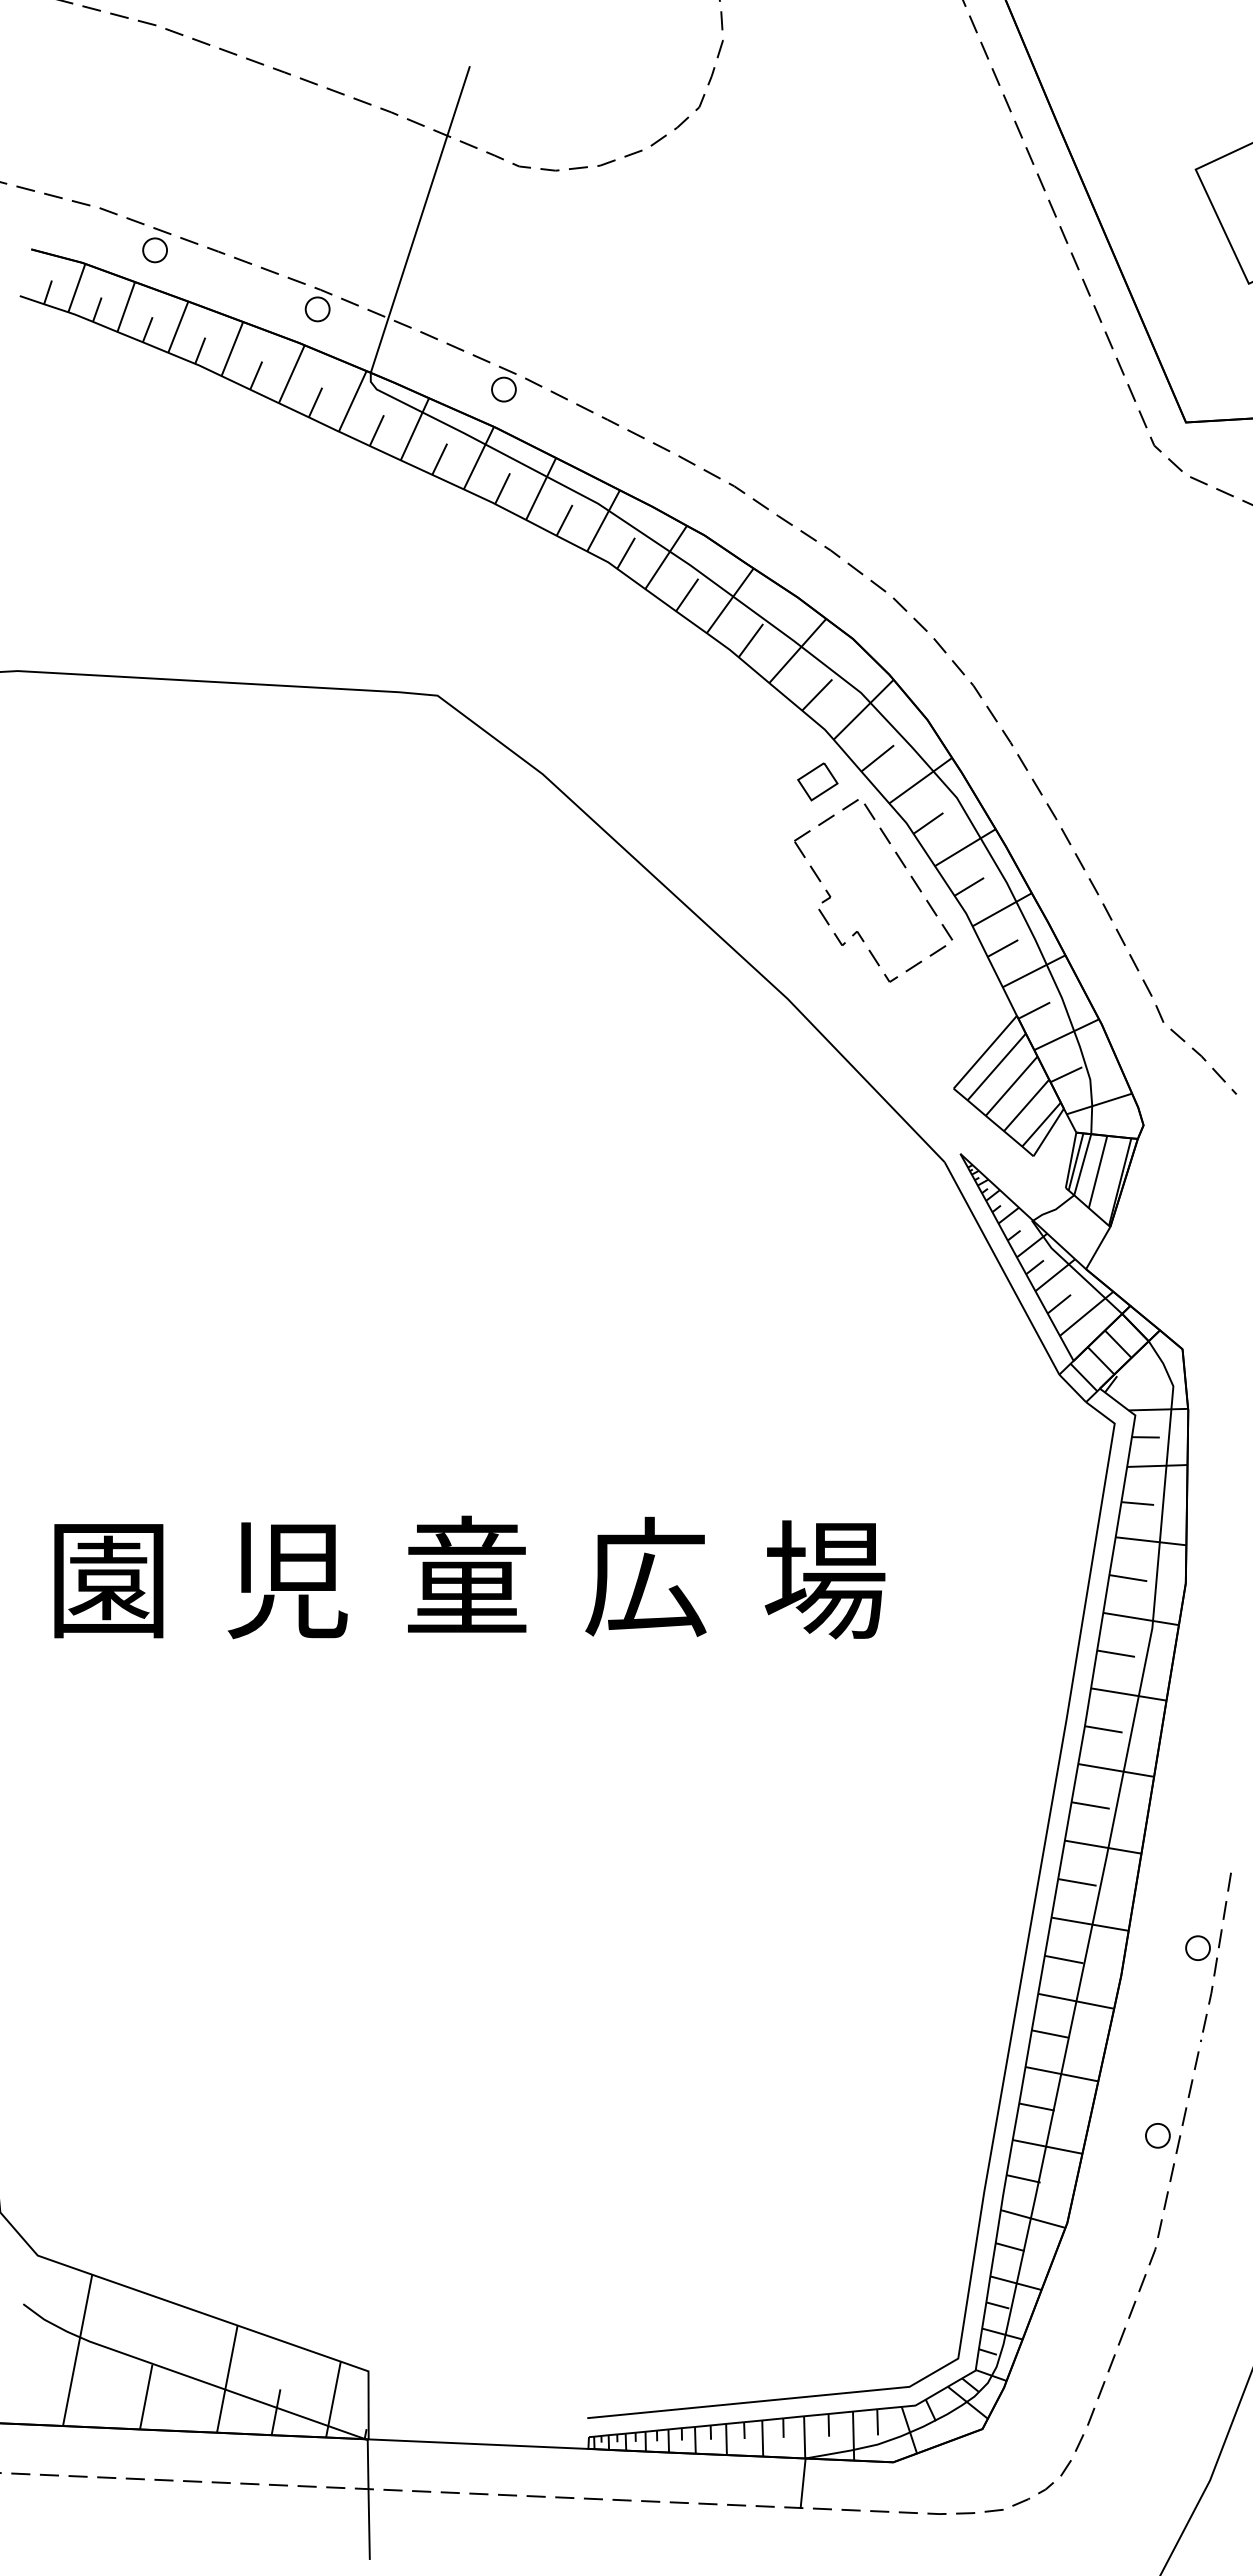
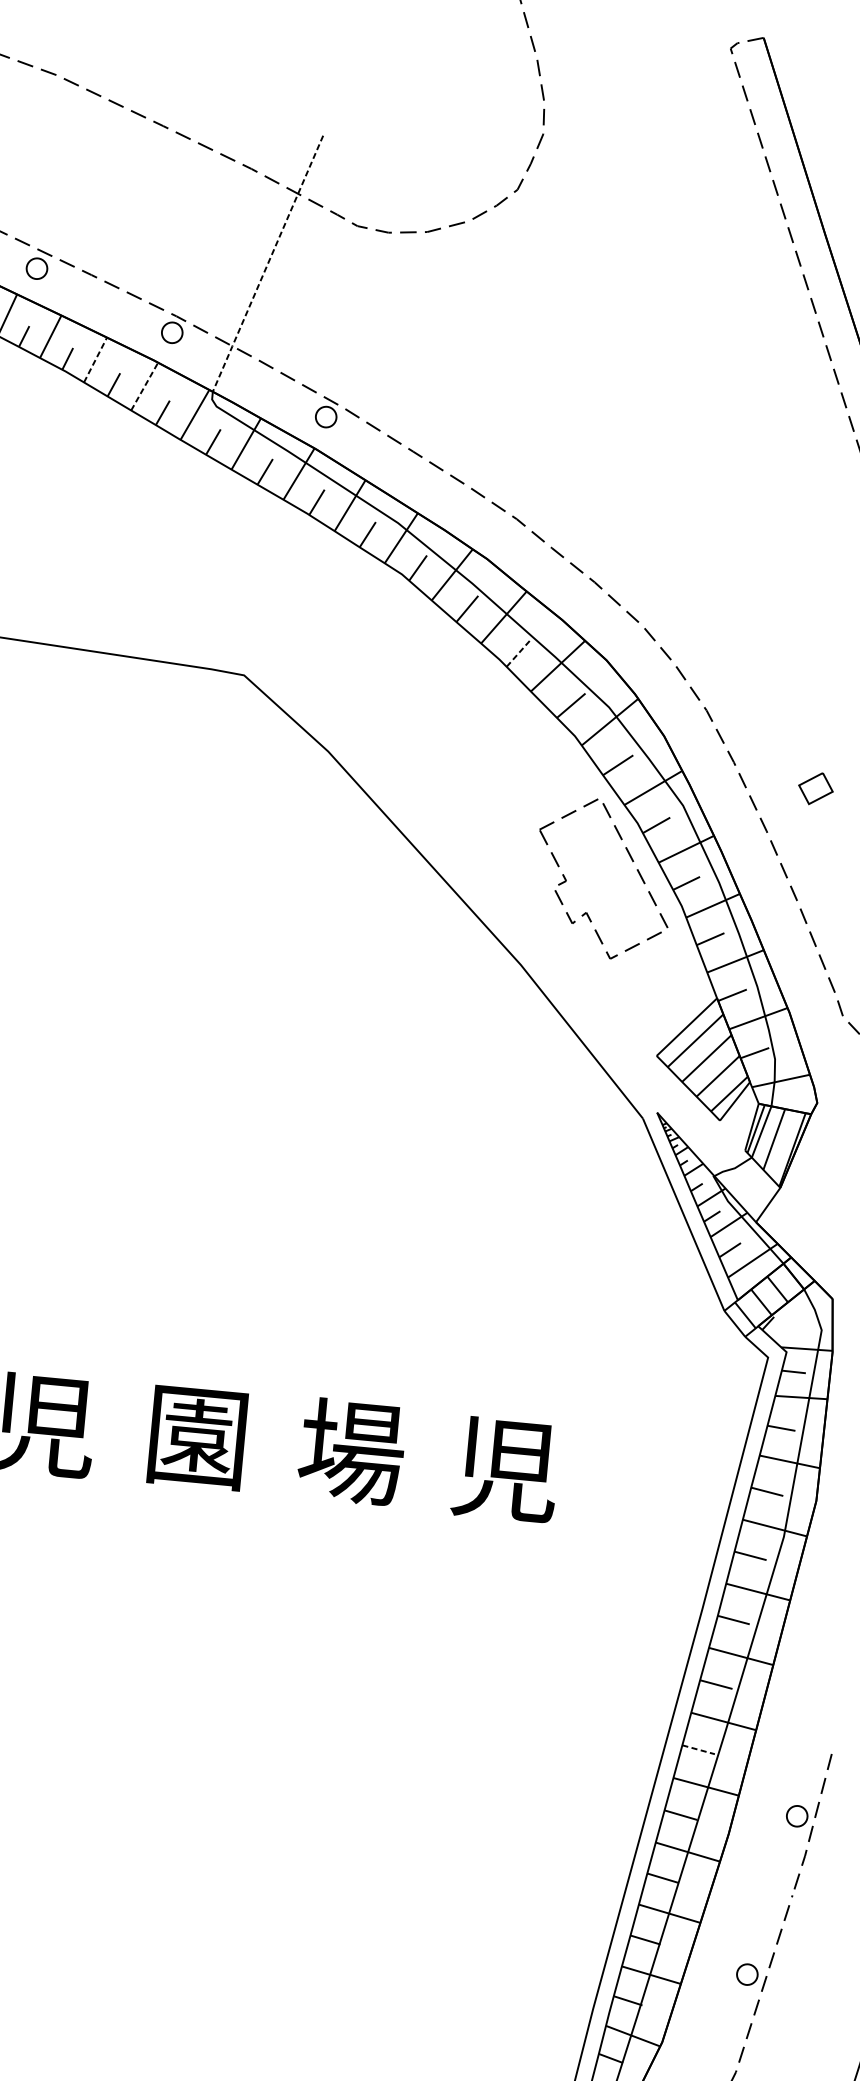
line: (420, 219) -> (268, 263), solid -> dashed
line: (232, 348) -> (95, 359), solid -> dashed
line: (291, 374) -> (144, 386), solid -> dashed
line: (750, 640) -> (518, 653), solid -> dashed
part: (817, 781) -> (815, 788), moved
text: (467, 1575) -> (198, 1435), 童 -> 園
text: (645, 1576) -> (351, 1451), 広 -> 場
text: (824, 1579) -> (505, 1468), 場 -> 児
line: (1077, 1882) -> (698, 1749), solid -> dashed

